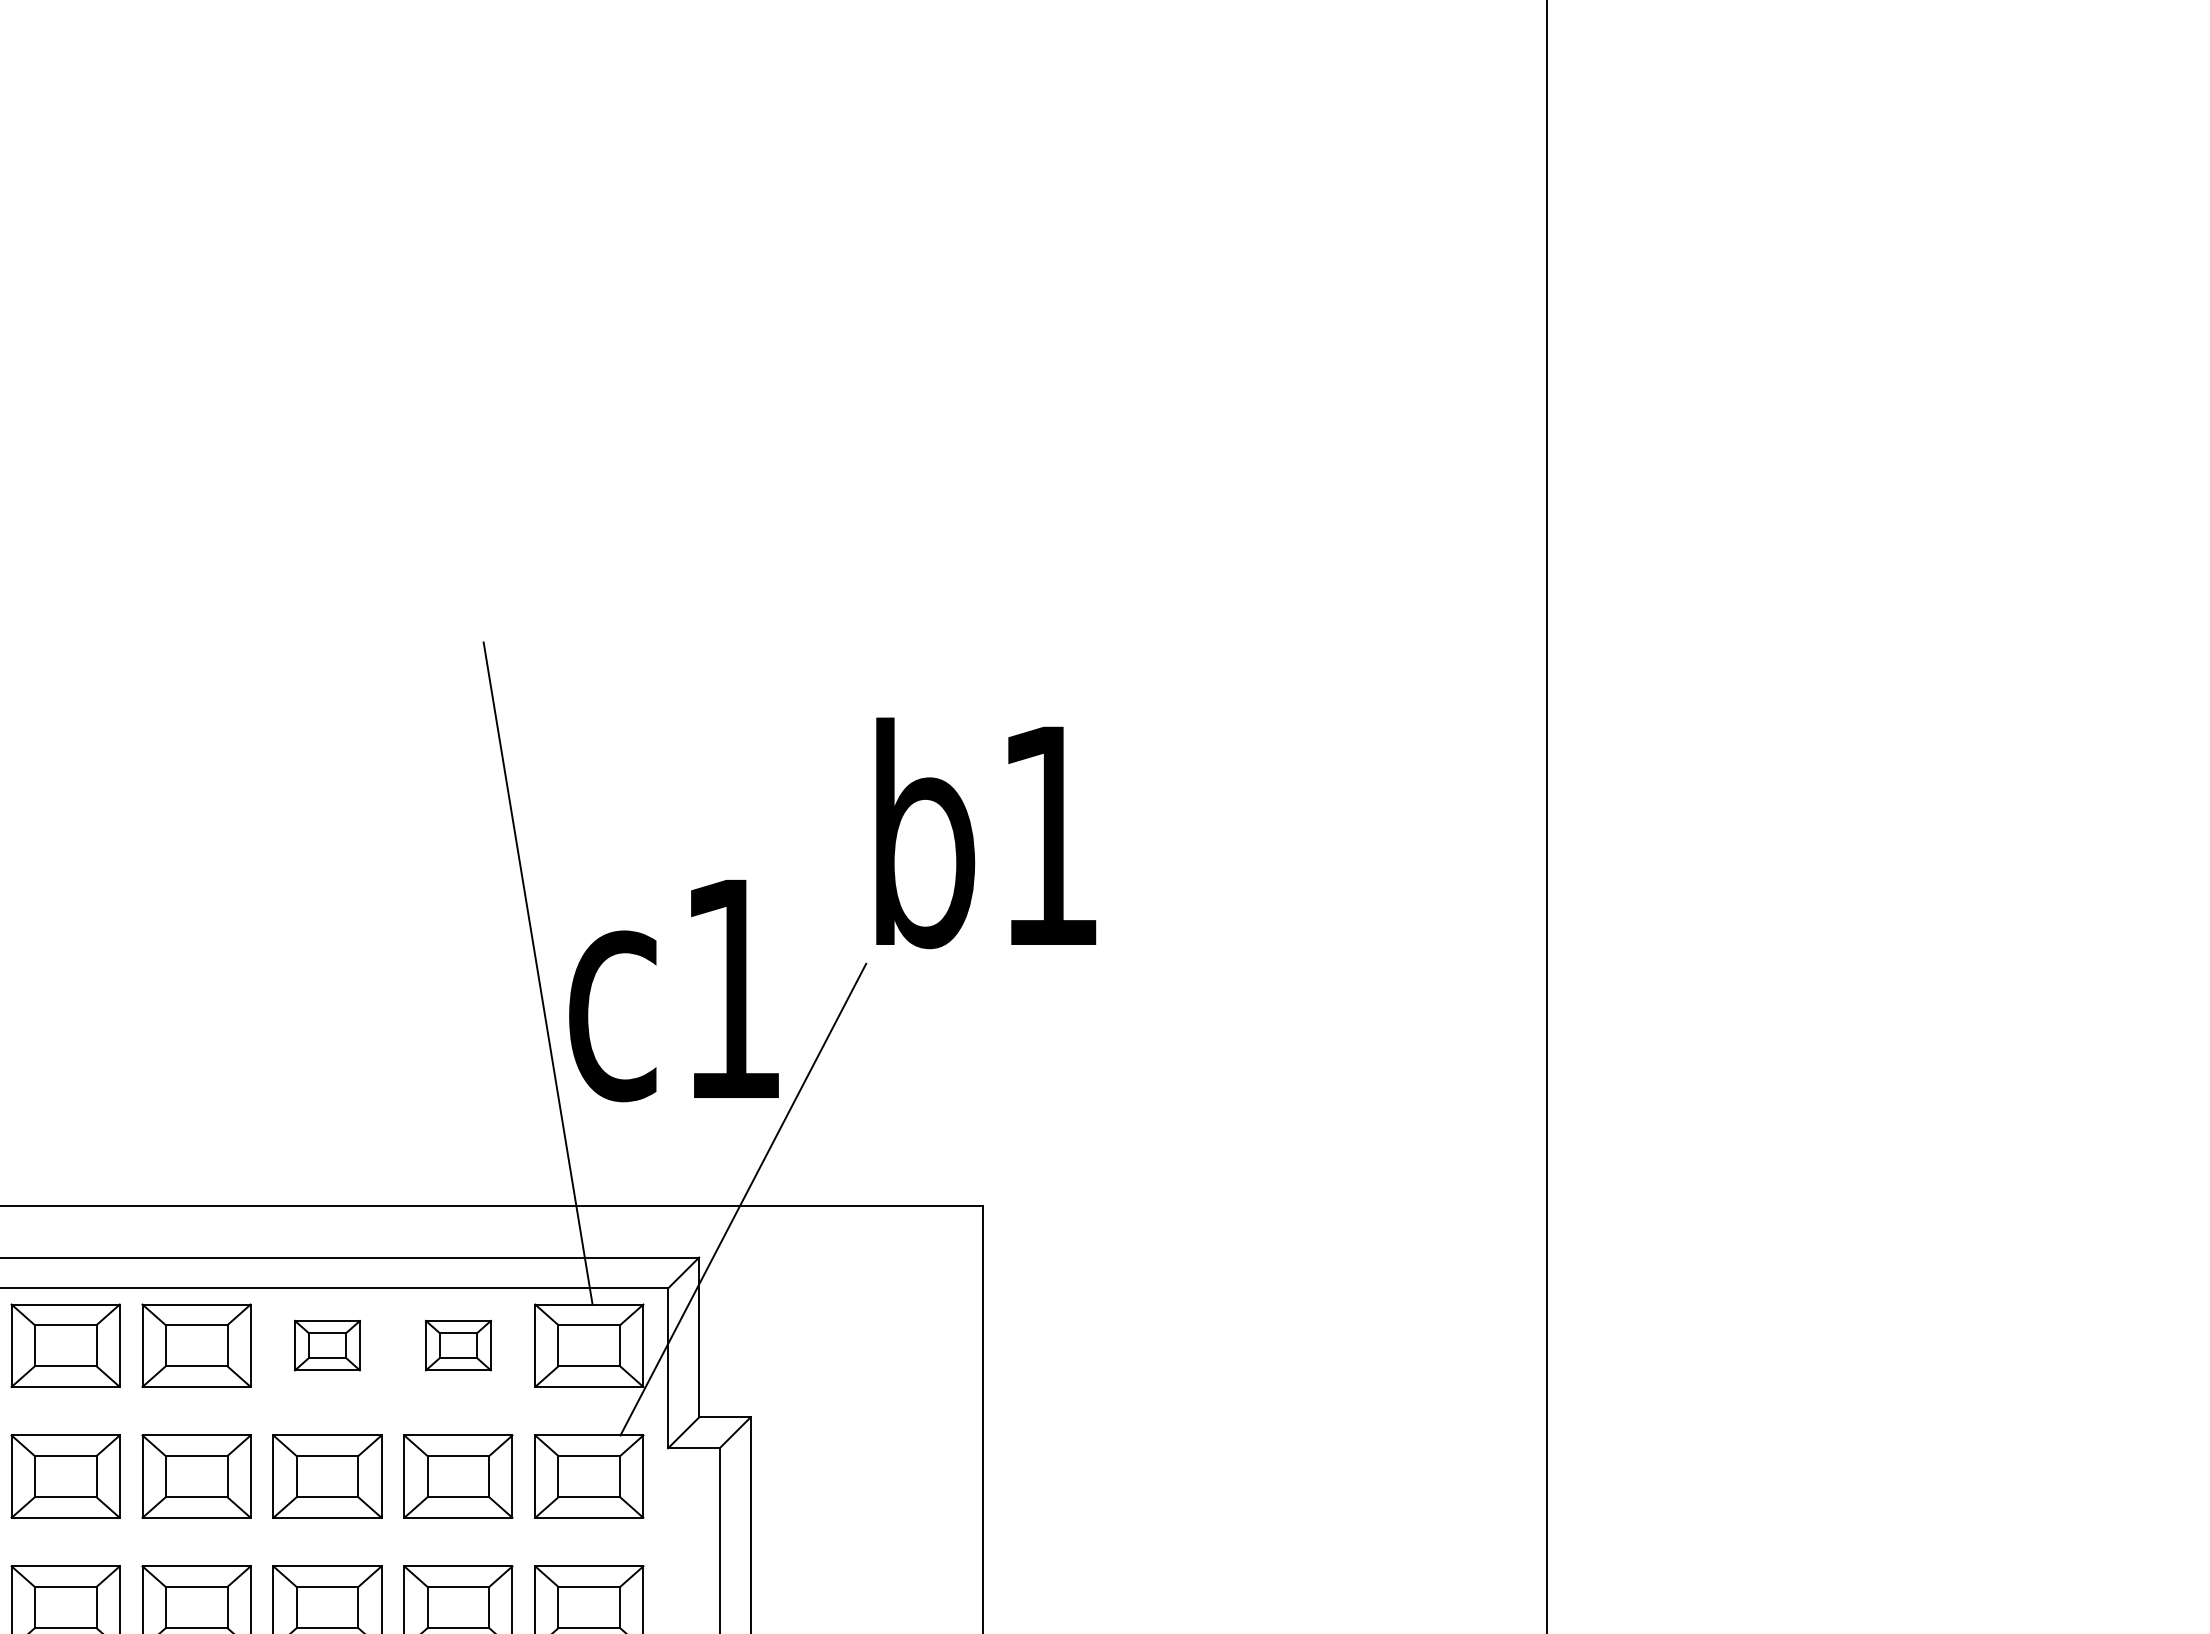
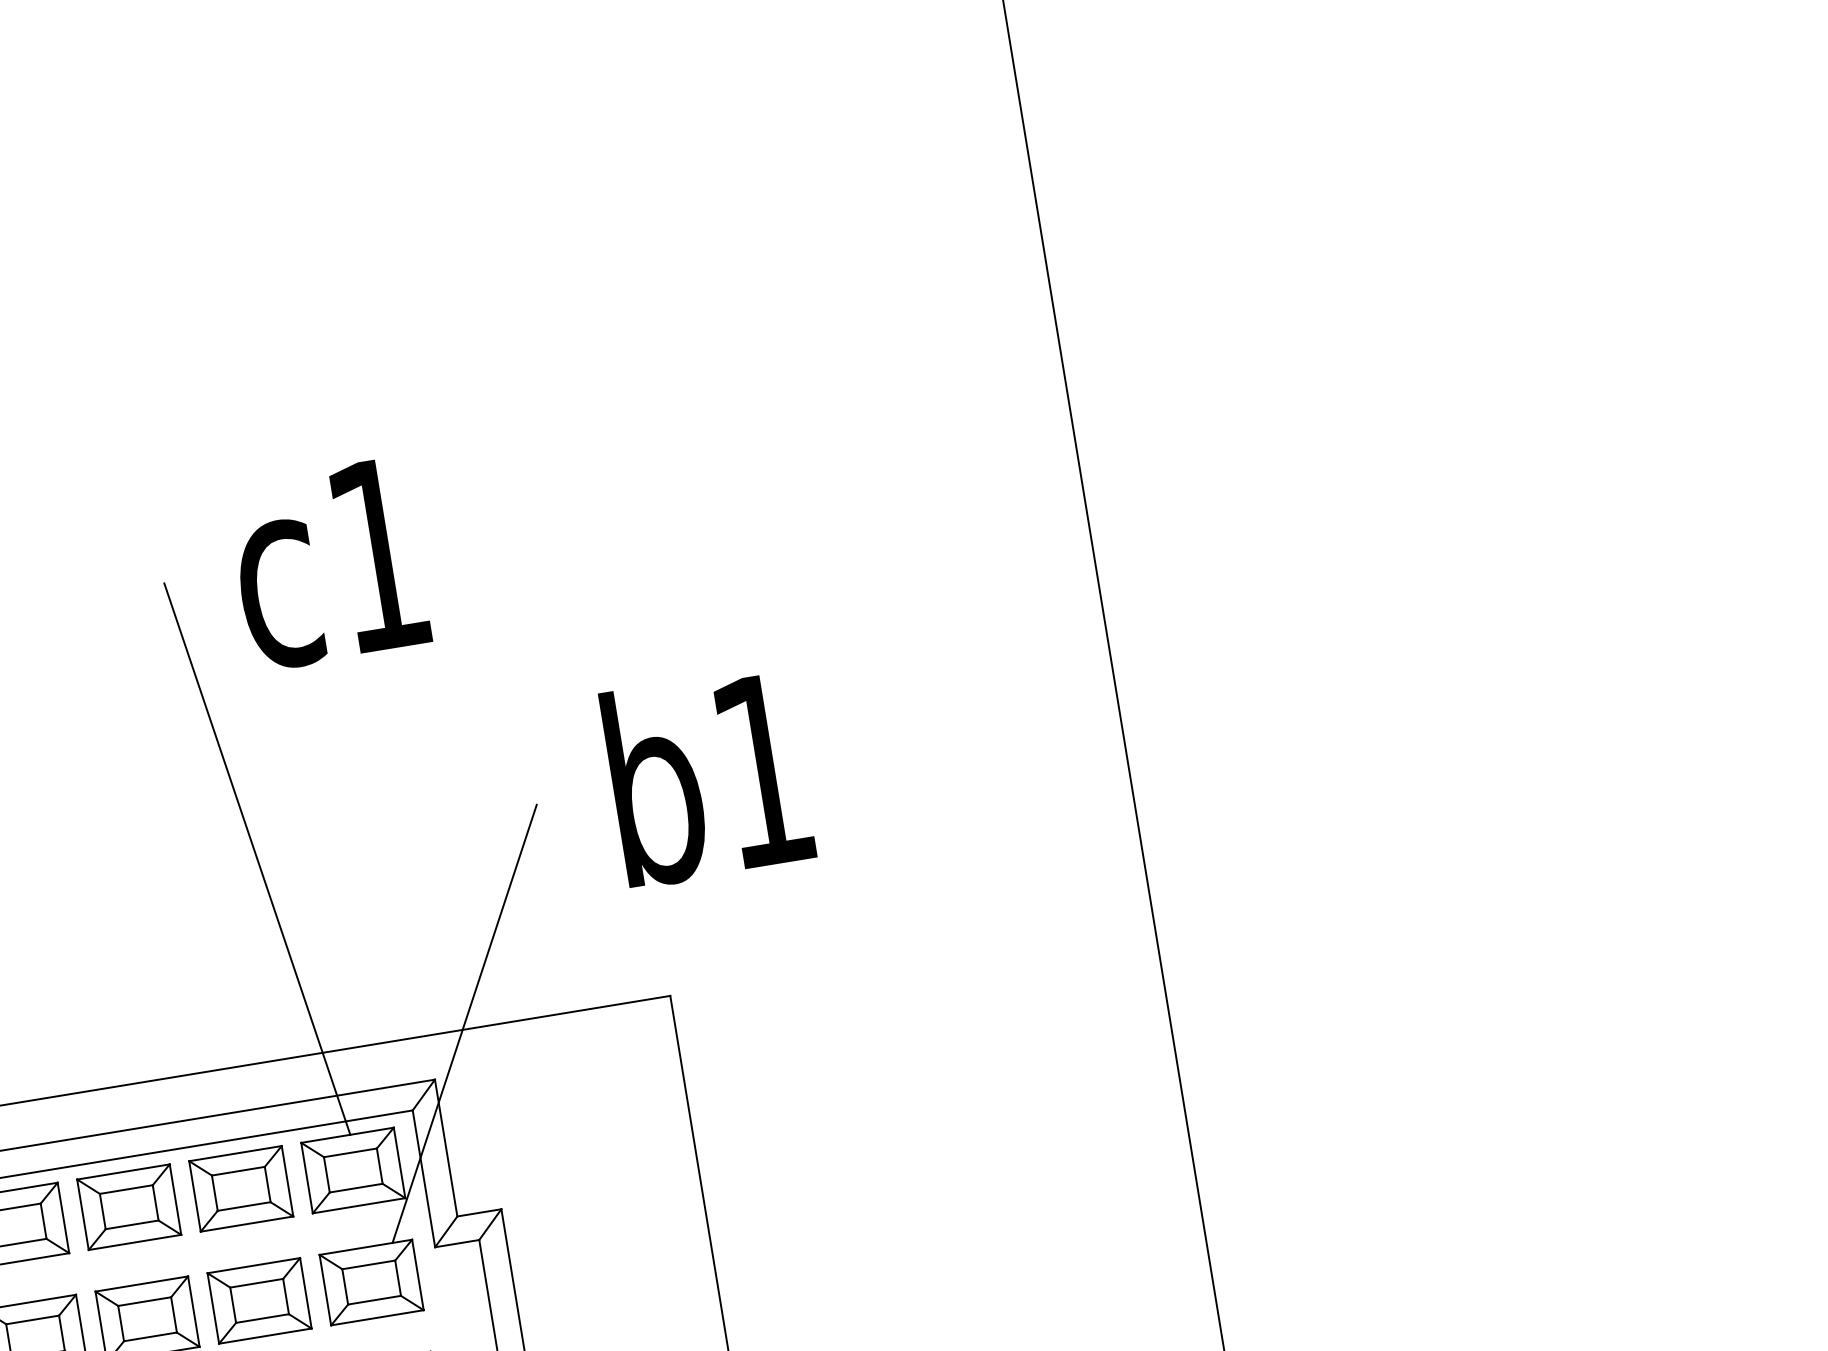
text: (986, 833) -> (708, 777), moved
text: (673, 991) -> (328, 565), moved
part: (327, 1345) -> (129, 1206), size x1.67
part: (458, 1345) -> (241, 1188), size x1.67

